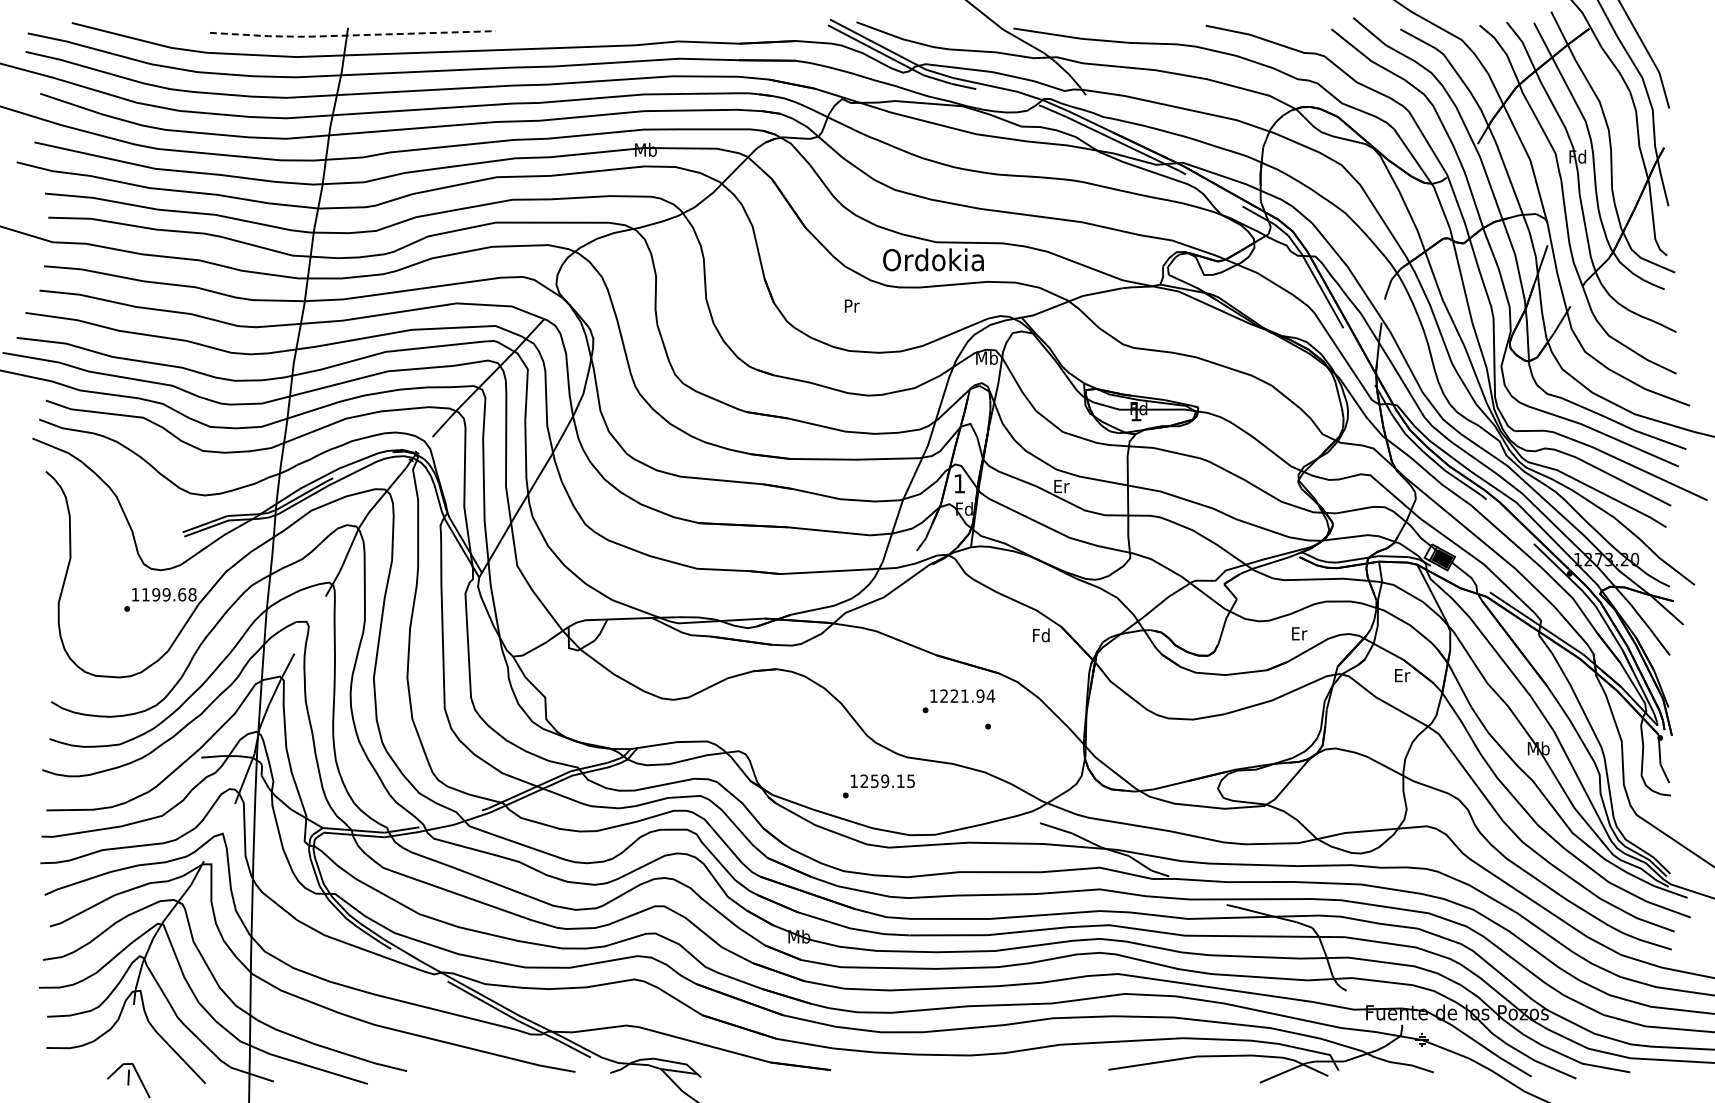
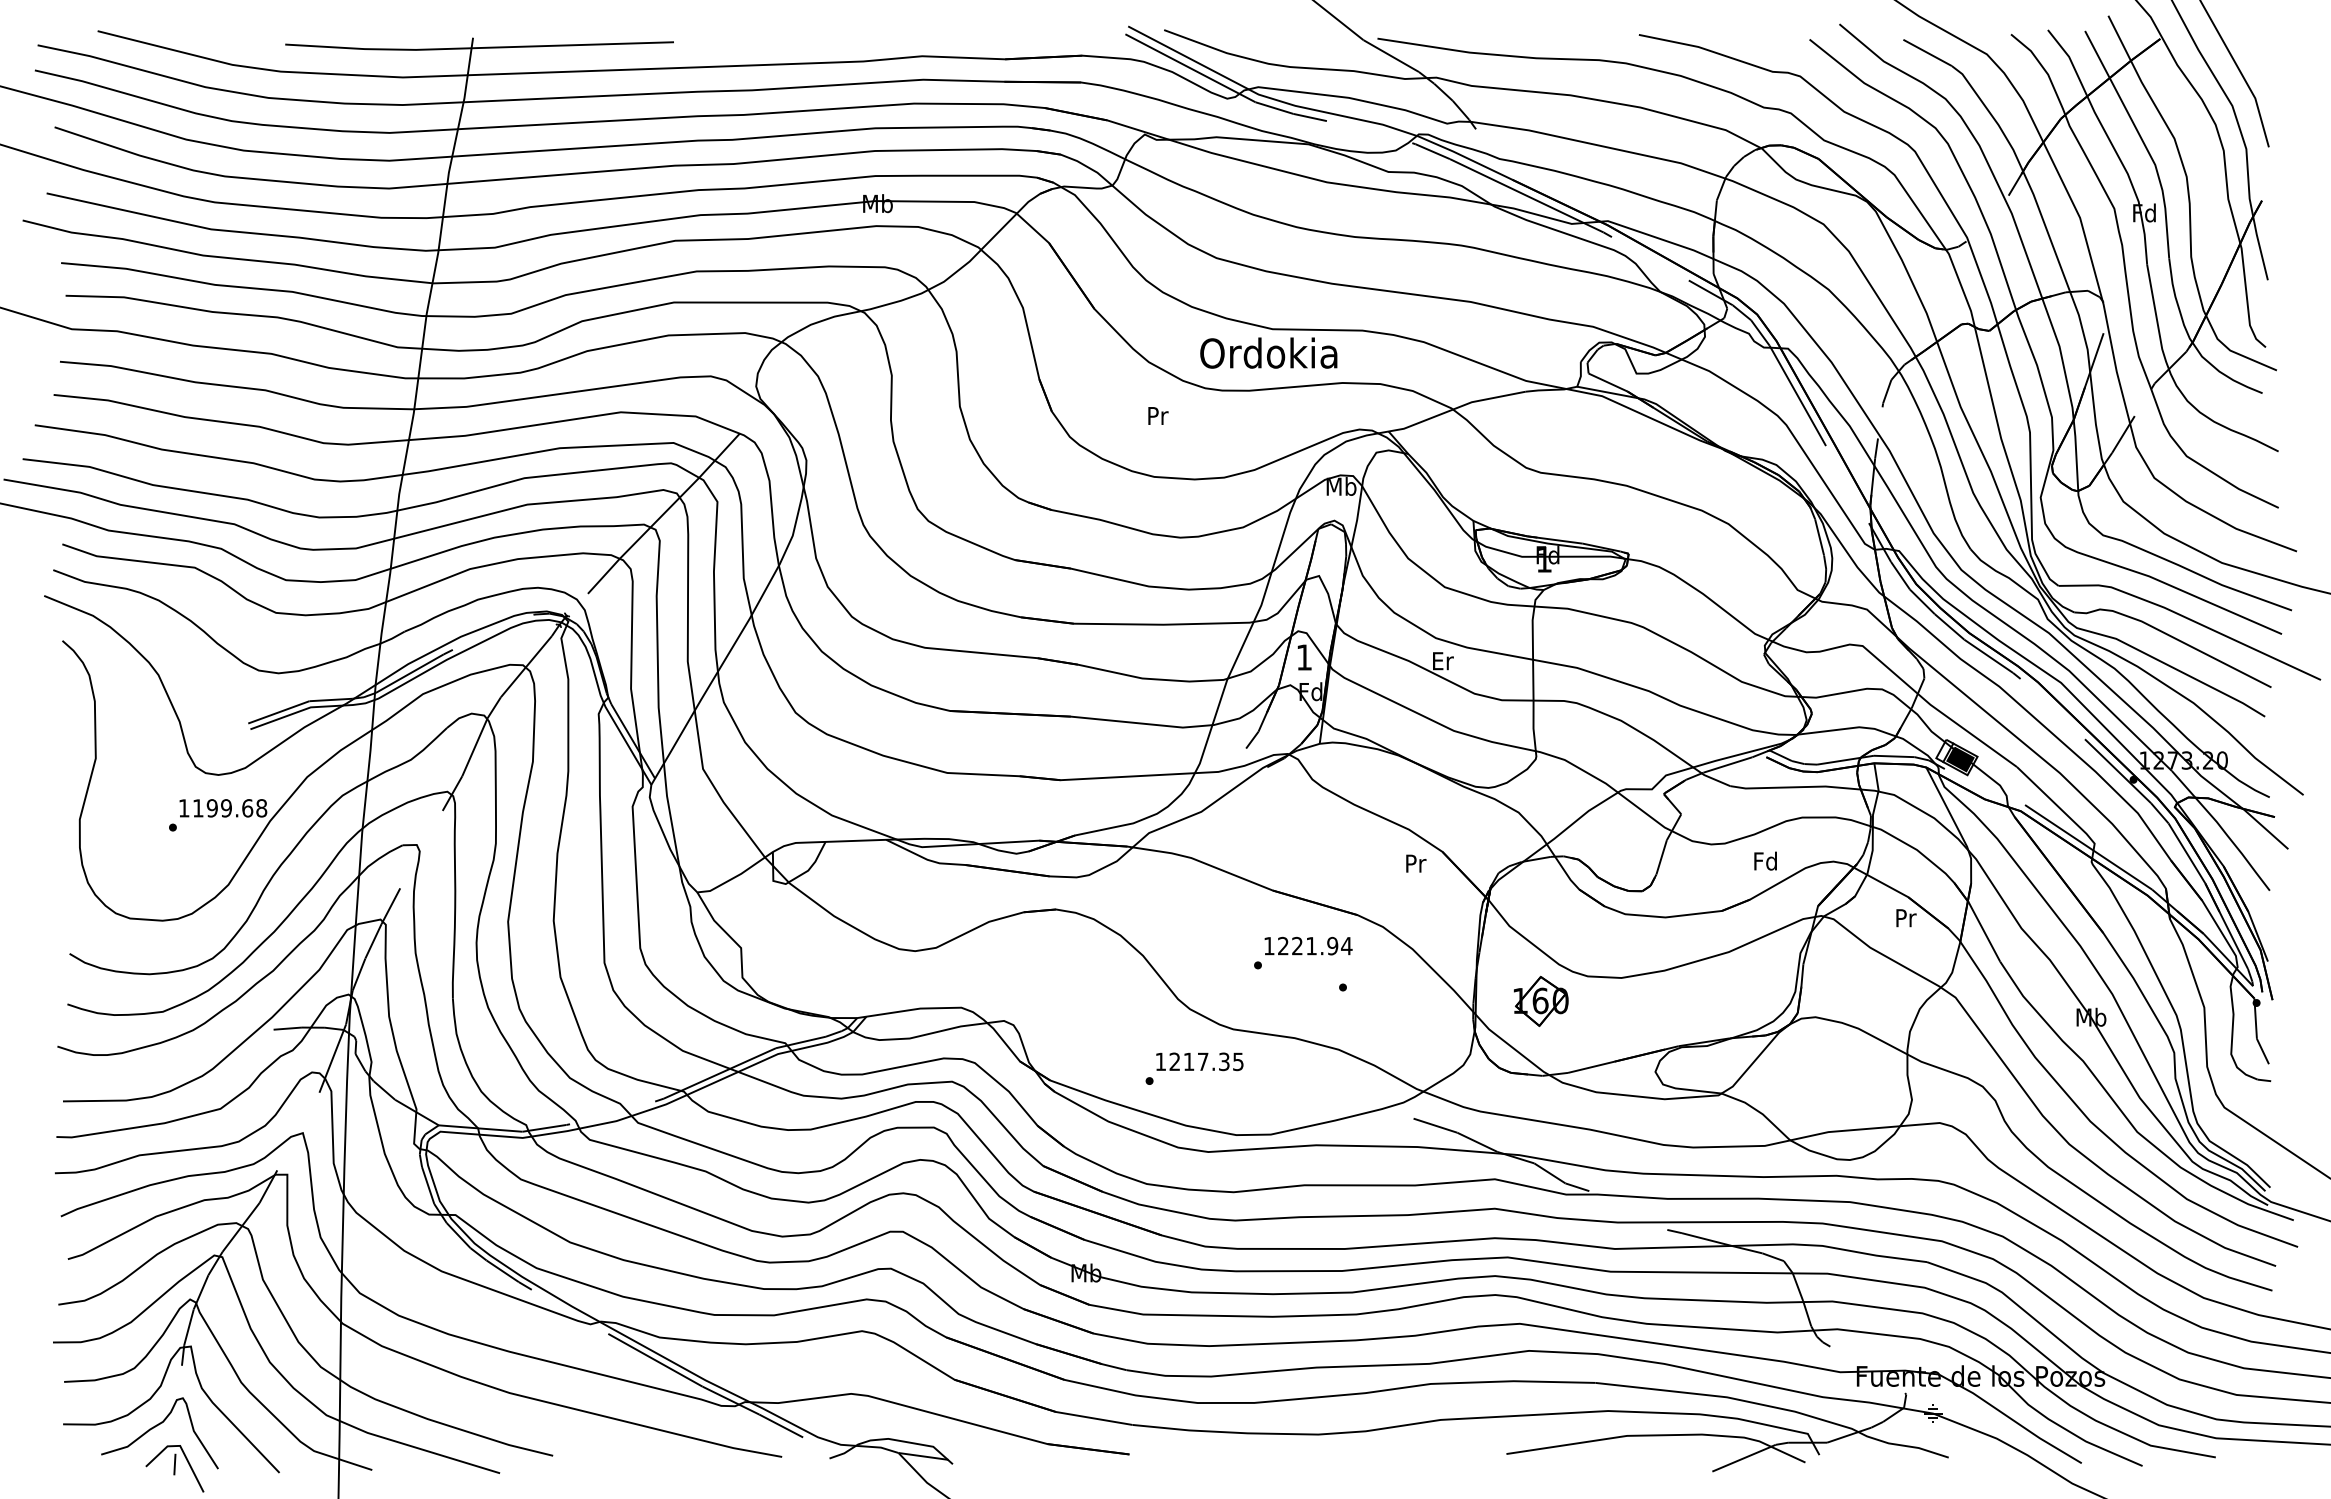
line: (352, 35) -> (479, 48), dashed -> solid
text: (1298, 633) -> (1764, 860), Er -> Fd
text: (1041, 635) -> (1415, 863), Fd -> Pr
text: (1402, 675) -> (1906, 918), Er -> Pr
part: (1133, 736) -> (1540, 1000), added
text: (887, 781) -> (1206, 1062), 1259.15 -> 1217.35
curve: (116, 1049) -> (158, 1426), added

